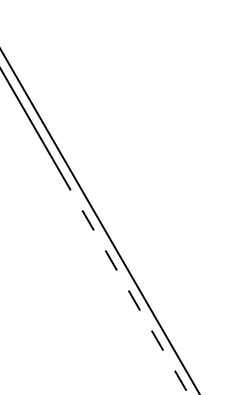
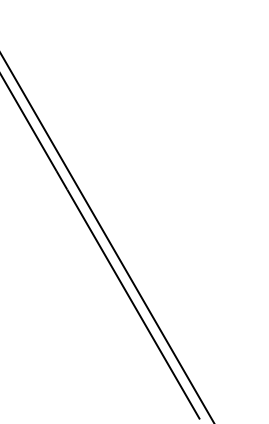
line: (124, 283) -> (133, 304), dashed -> solid

